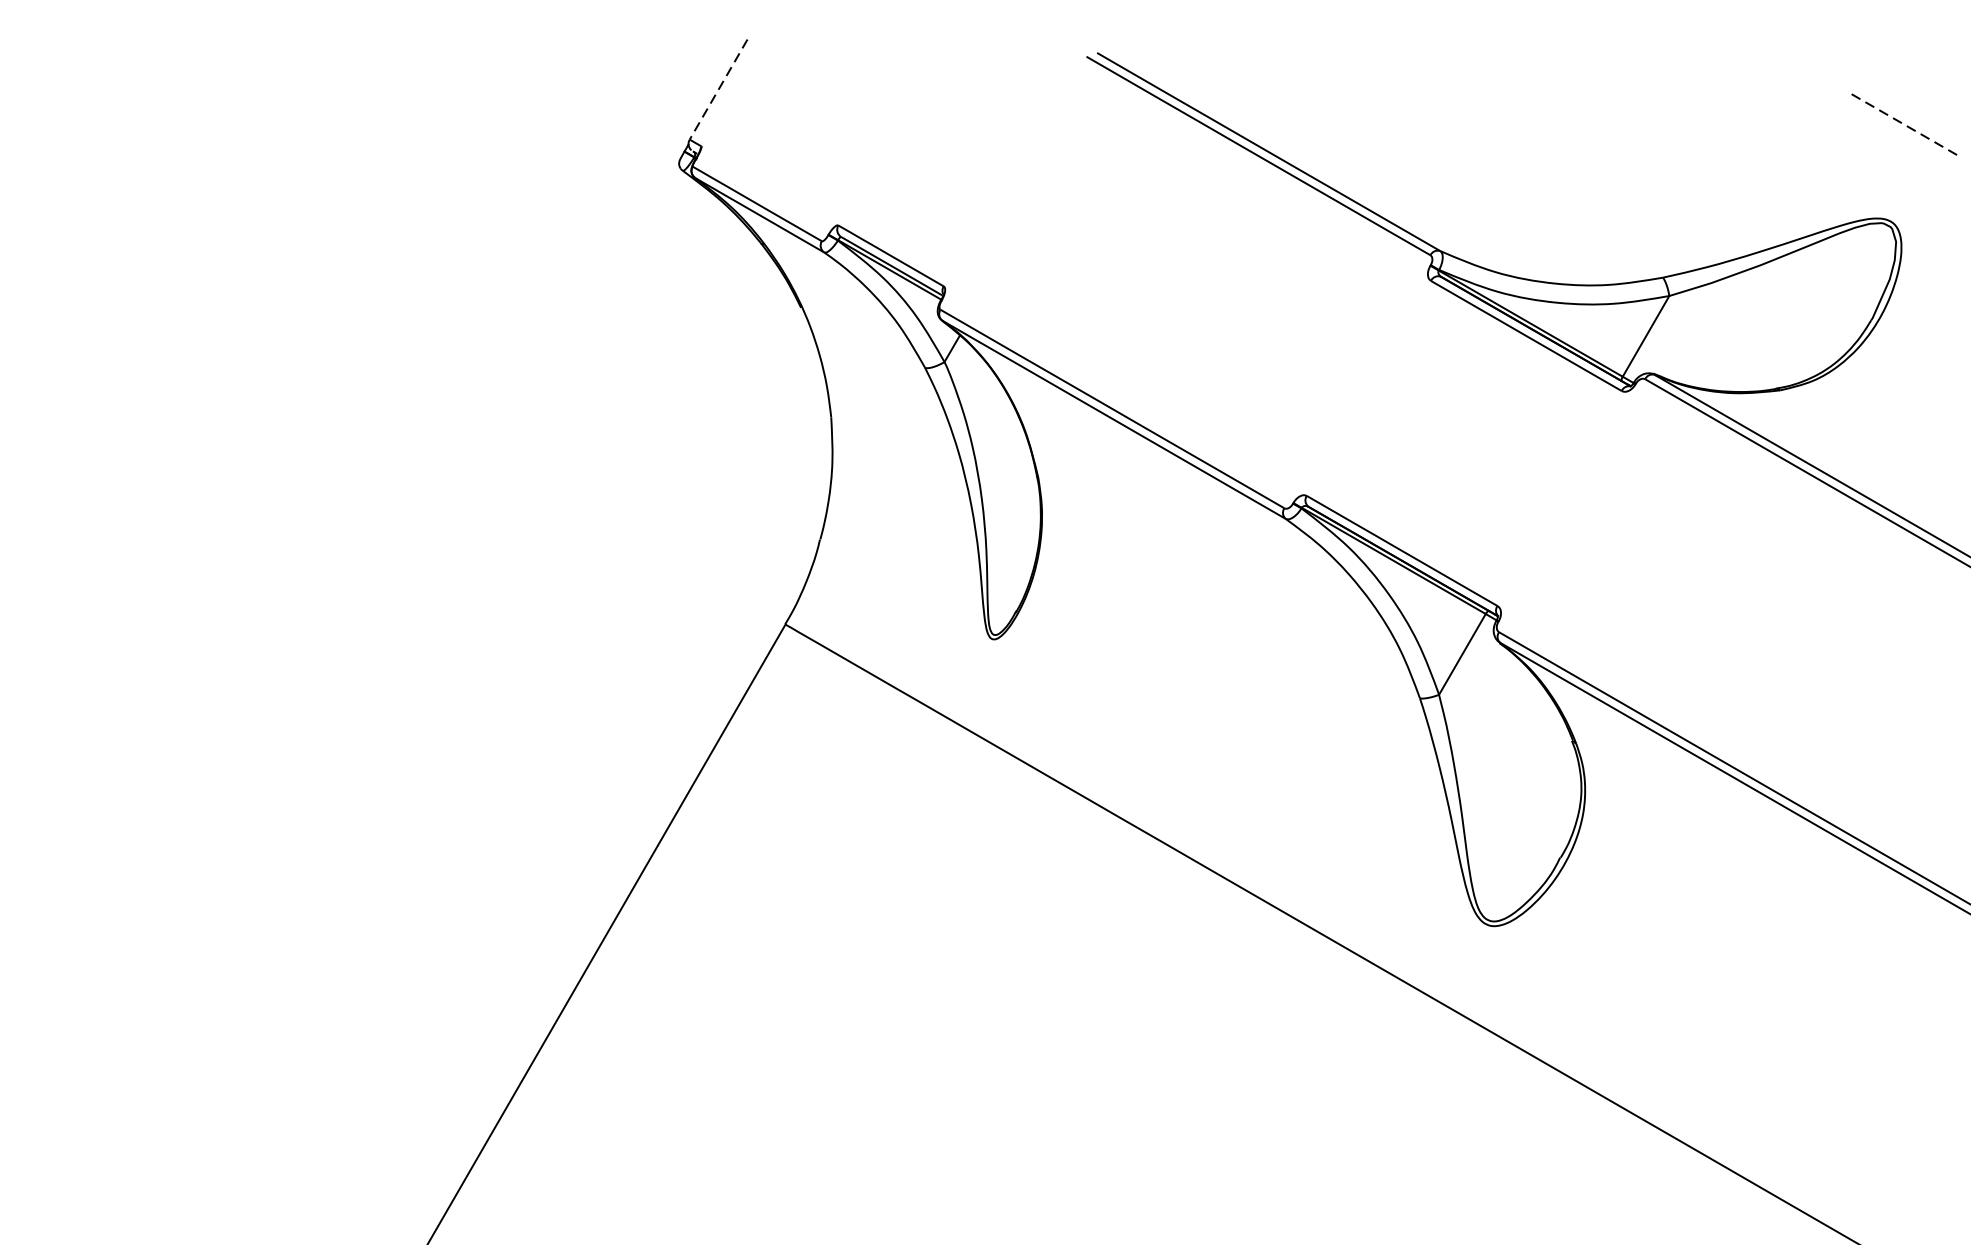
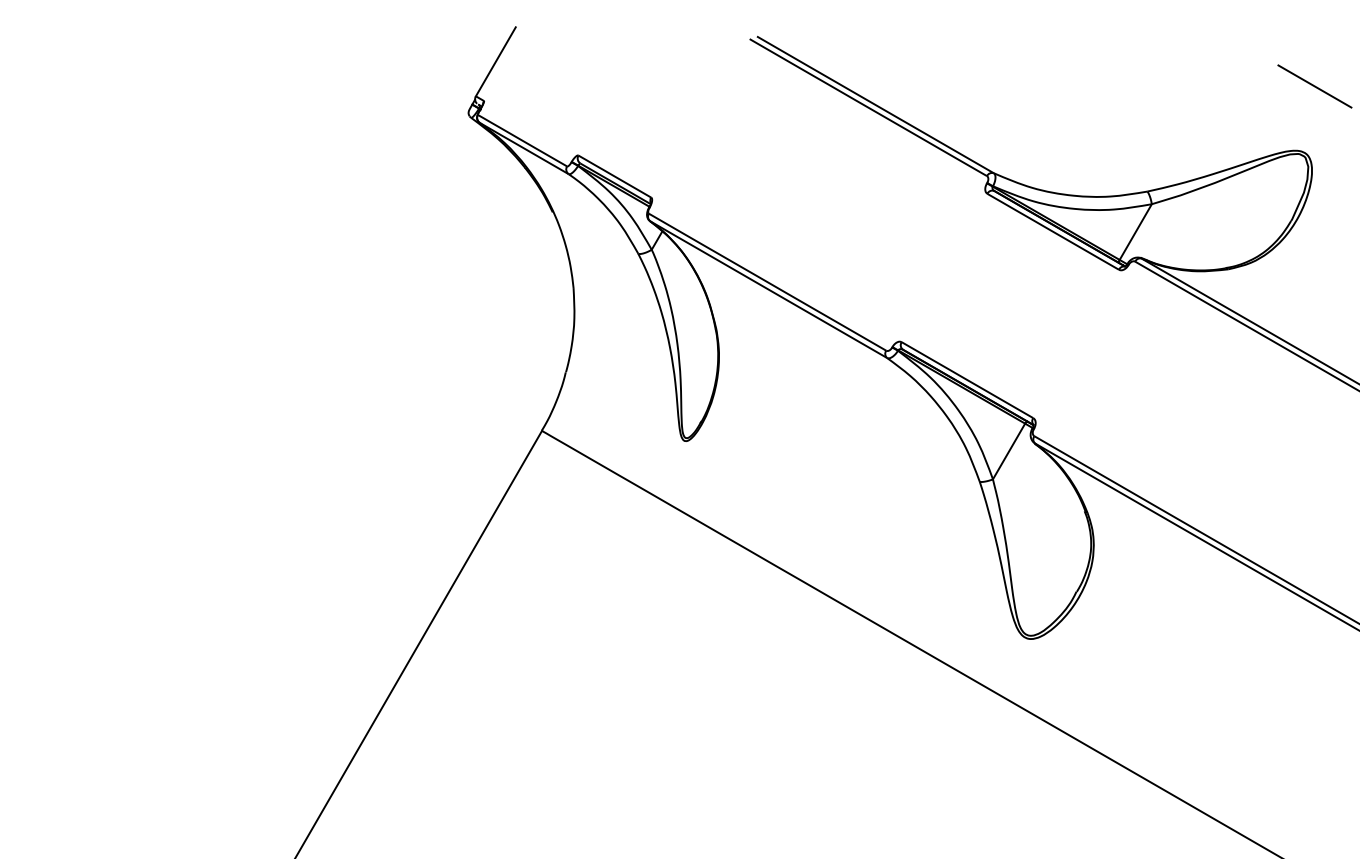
line: (718, 89) -> (495, 61), dashed -> solid
line: (1905, 125) -> (1314, 86), dashed -> solid

